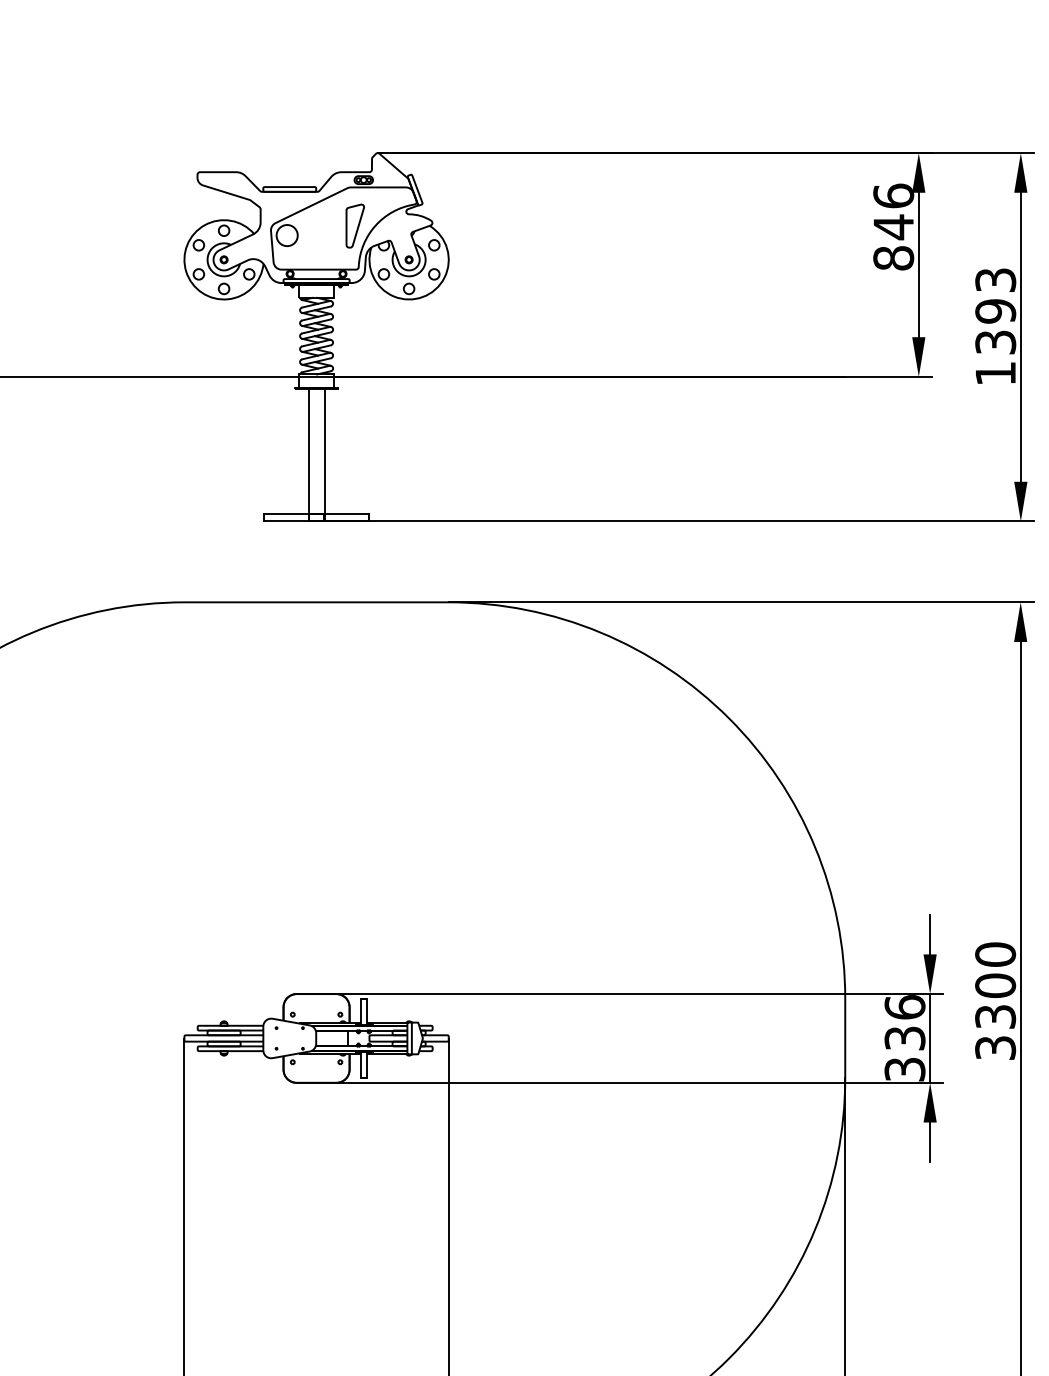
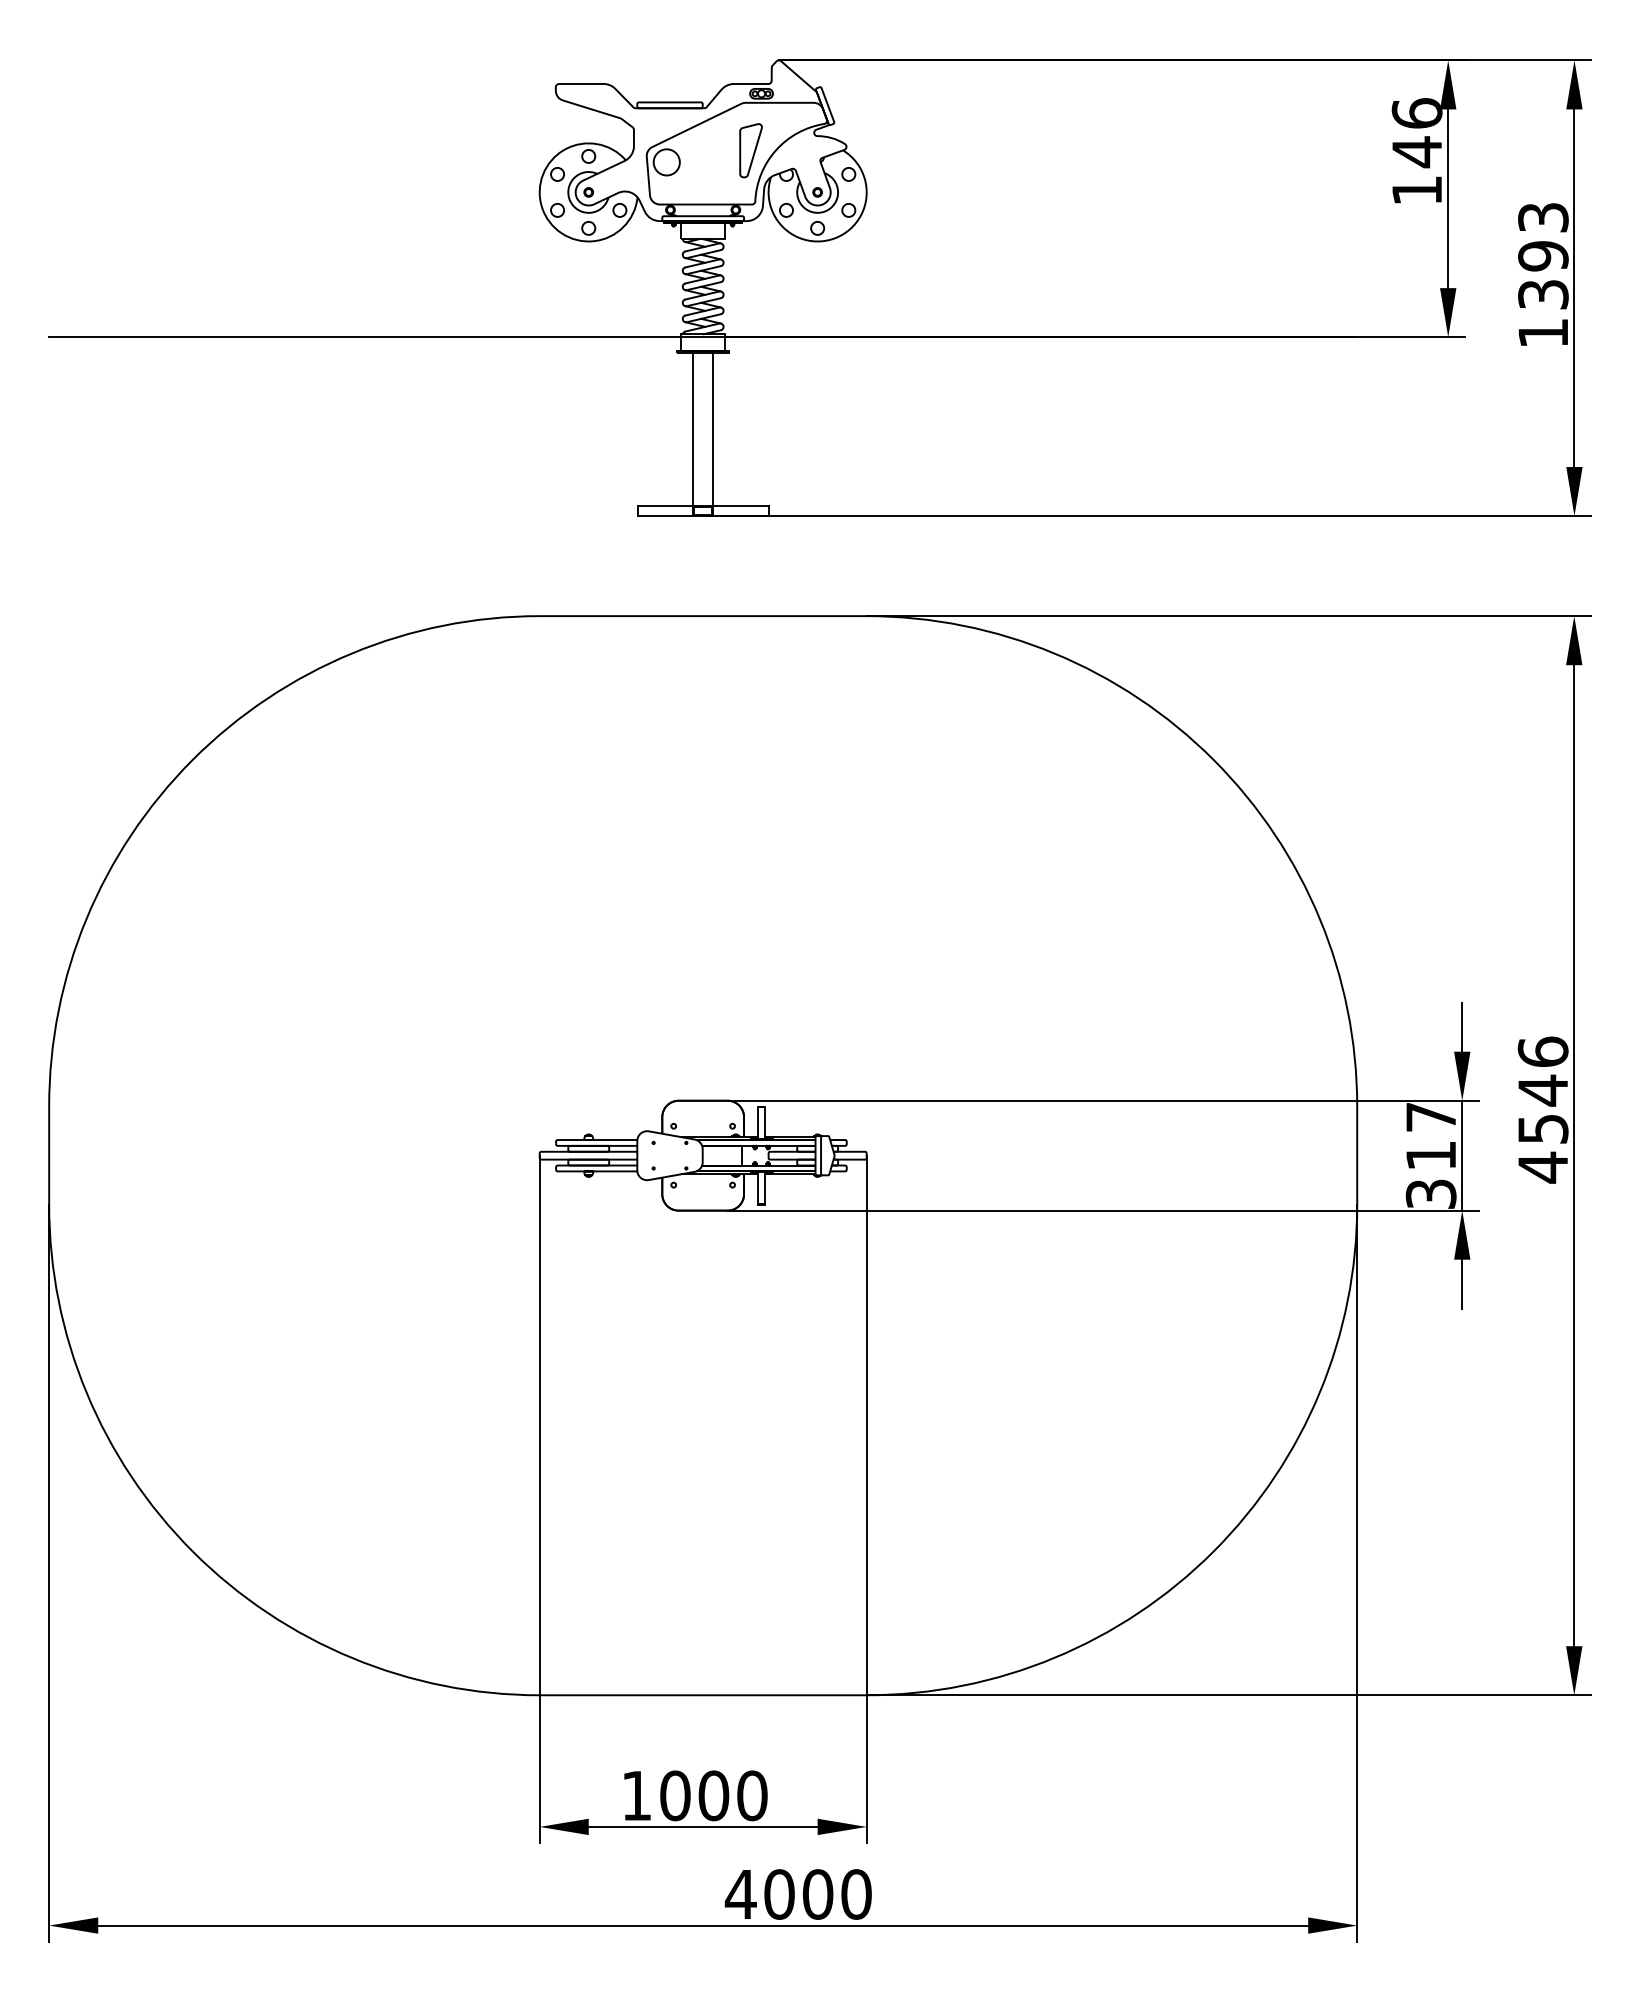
text: (893, 258) -> (1416, 190), 846 -> 146
text: (995, 1001) -> (1542, 1109), 3300 -> 4546
text: (904, 1022) -> (1430, 1136), 336 -> 317

